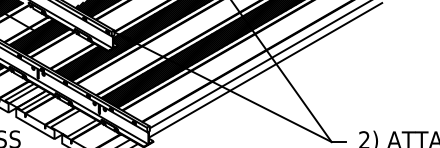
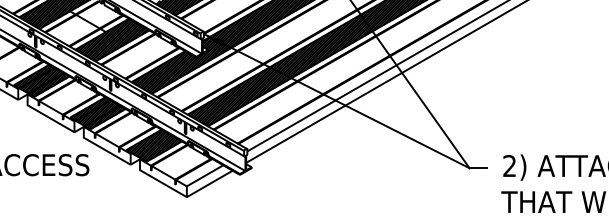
hatch: (27, 96) -> (97, 112), added
hatch: (73, 123) -> (153, 145), added

